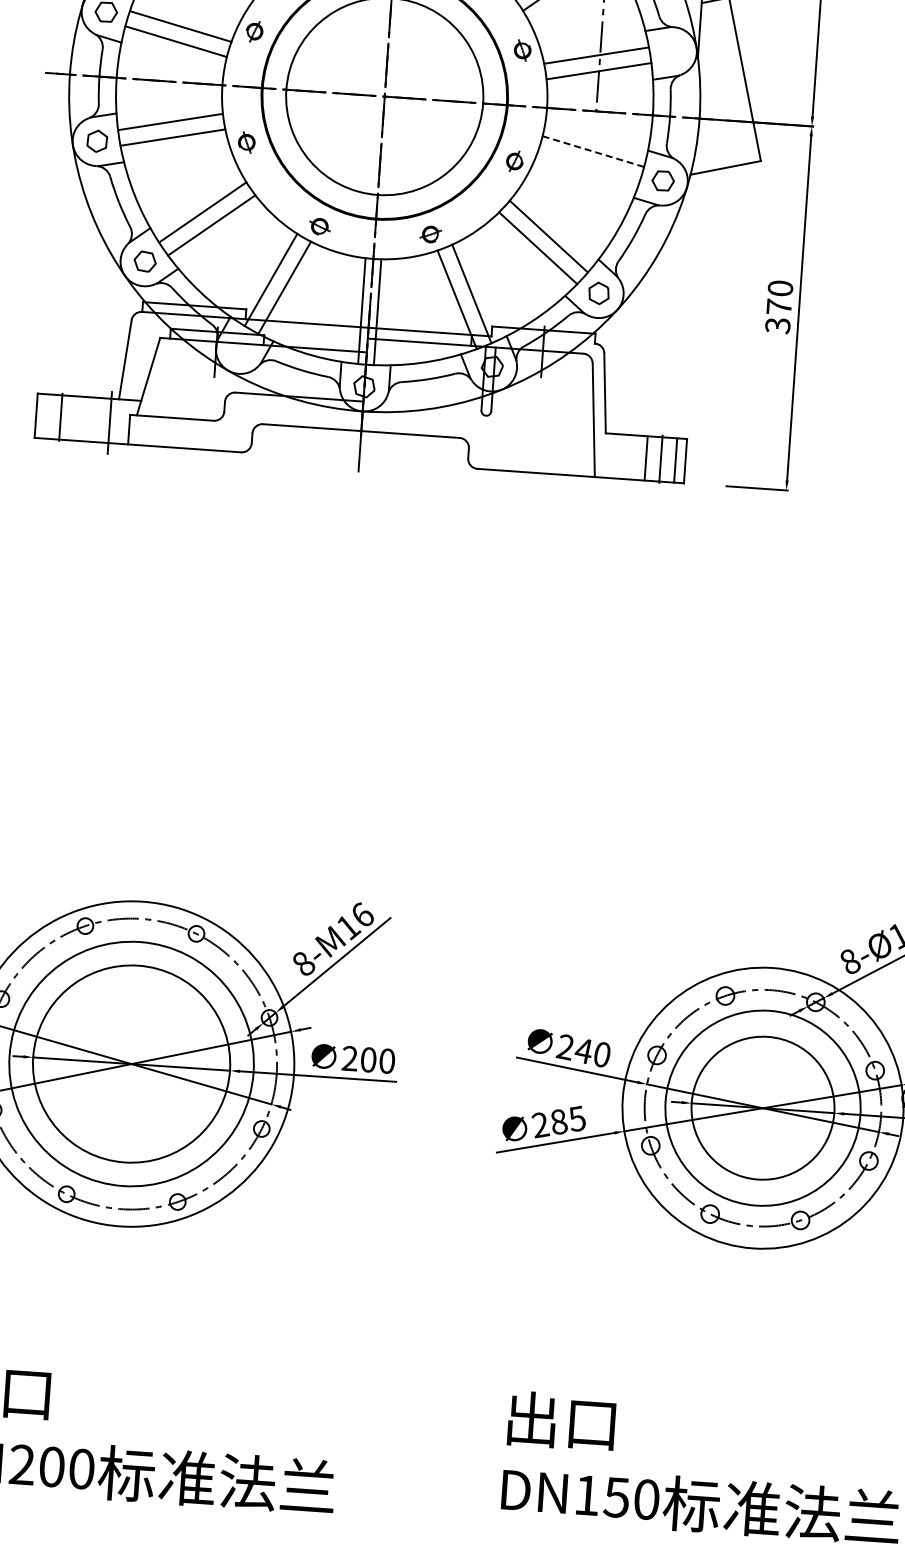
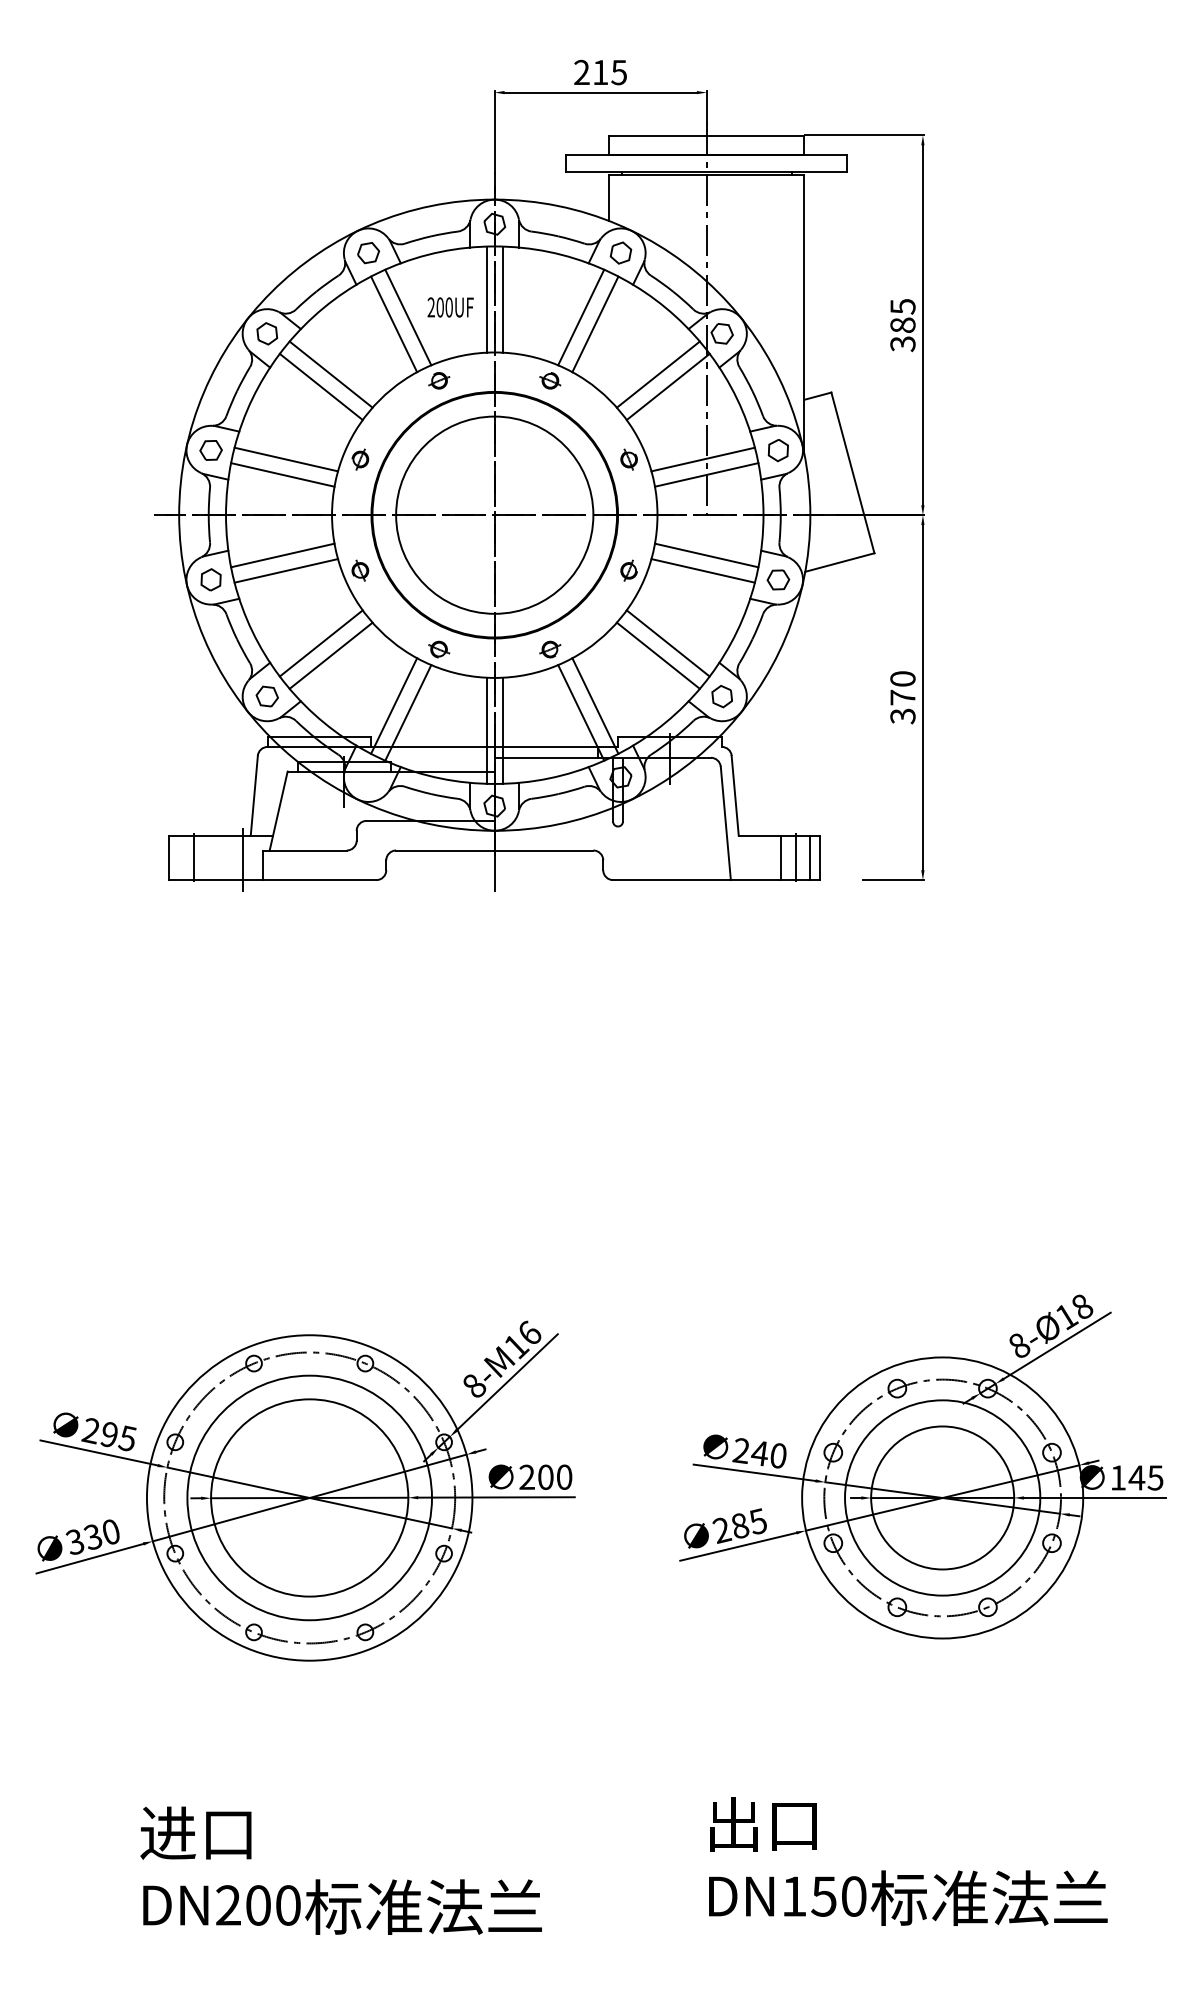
part: (671, 51) -> (777, 450), added
line: (594, 151) -> (707, 555), dashed -> solid
line: (588, 166) -> (702, 570), added

